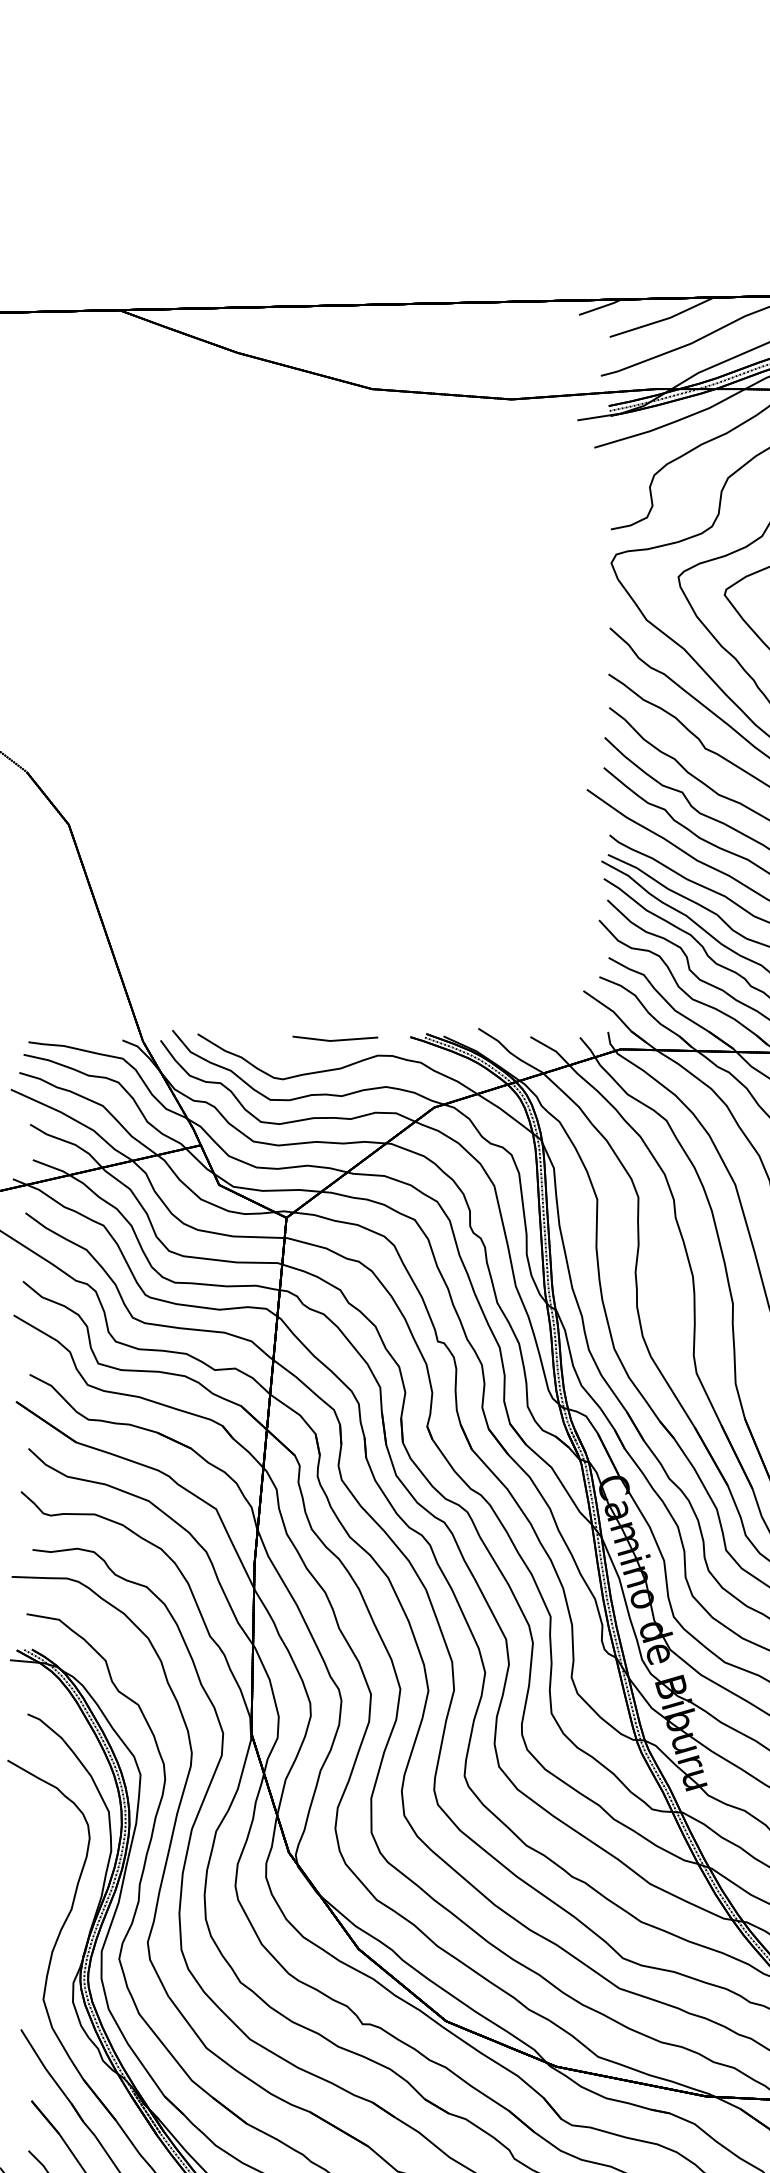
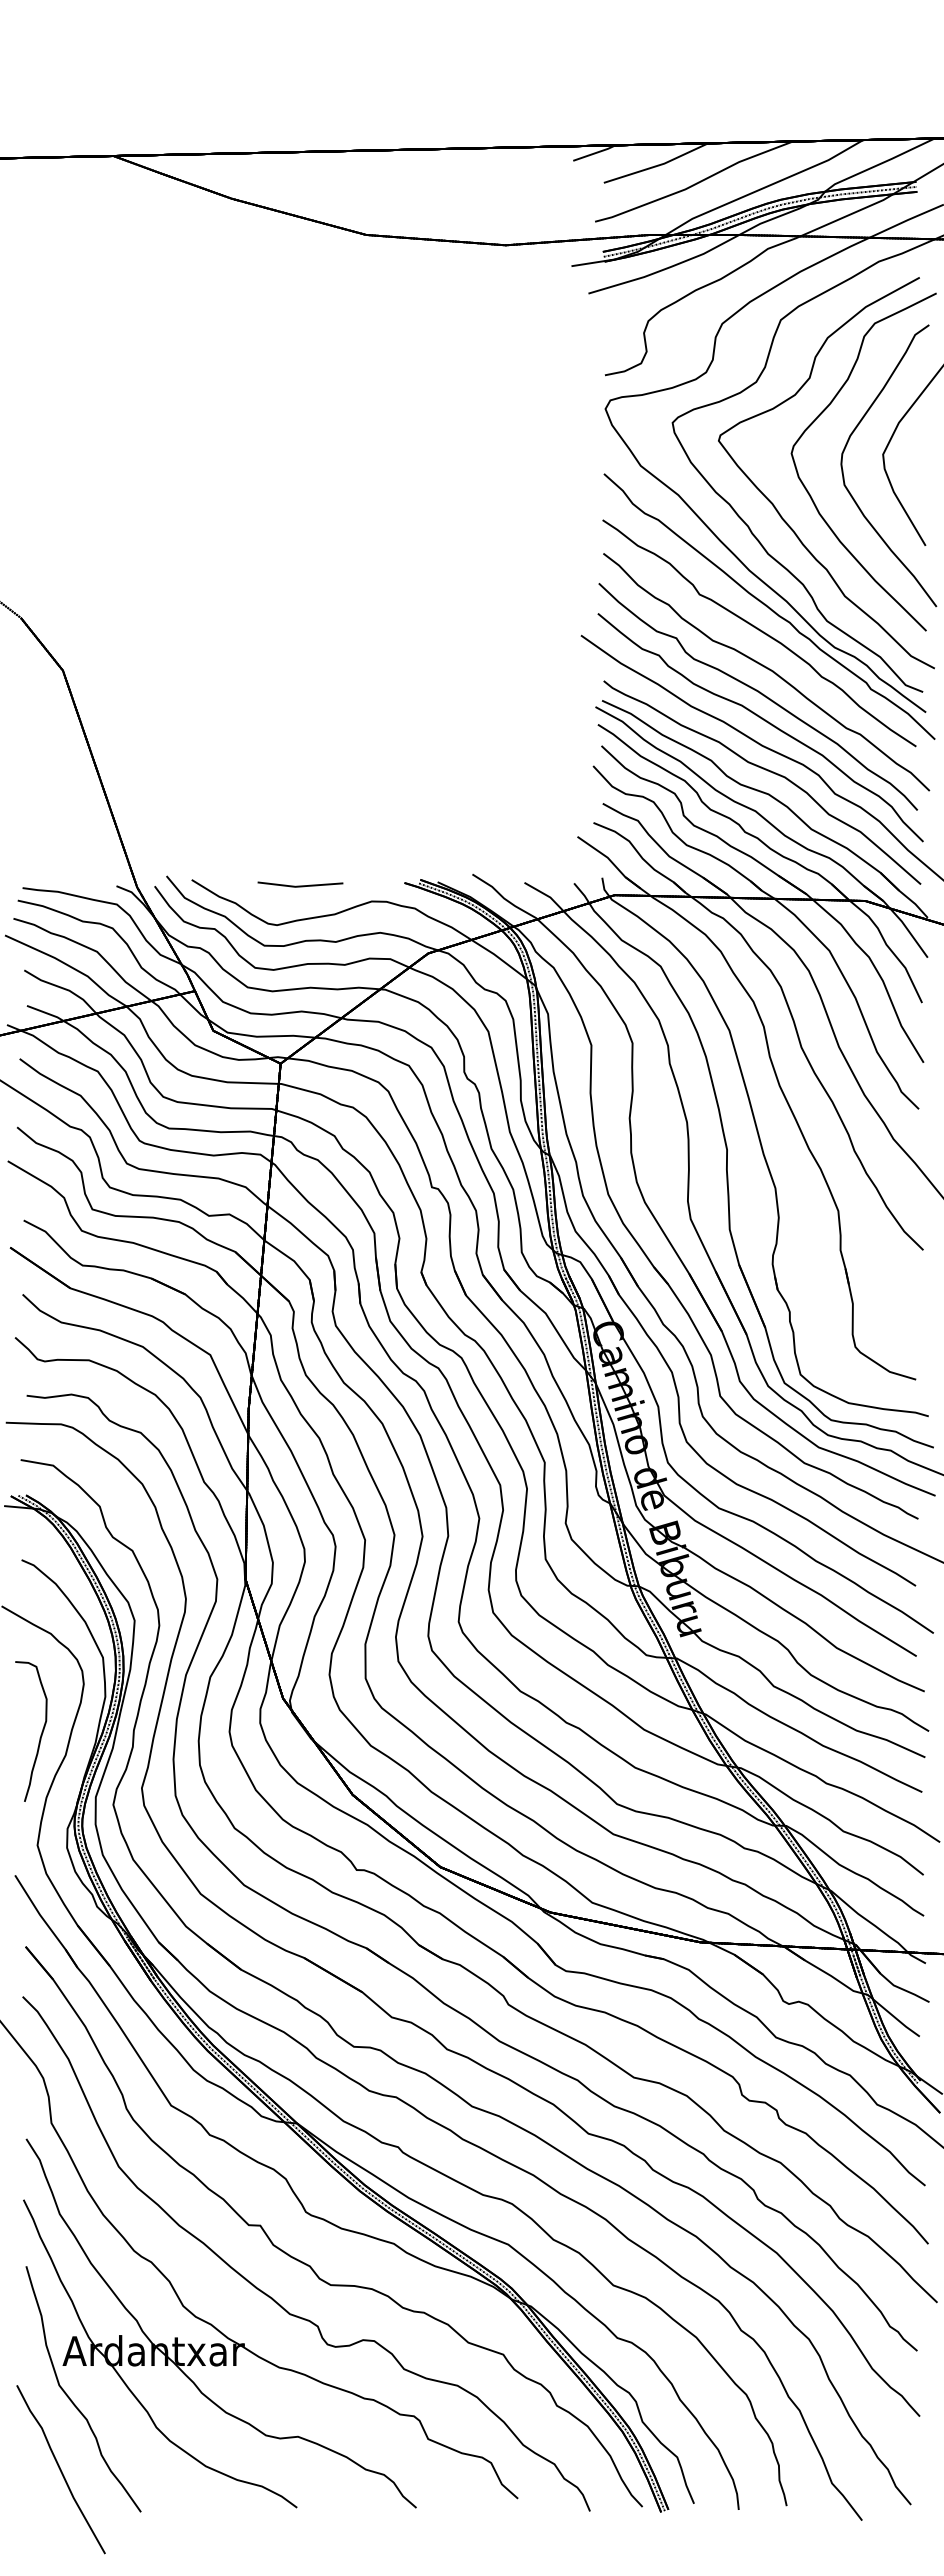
line: (335, 1039) -> (300, 885), moved
curve: (46, 1888) -> (40, 1734), added

